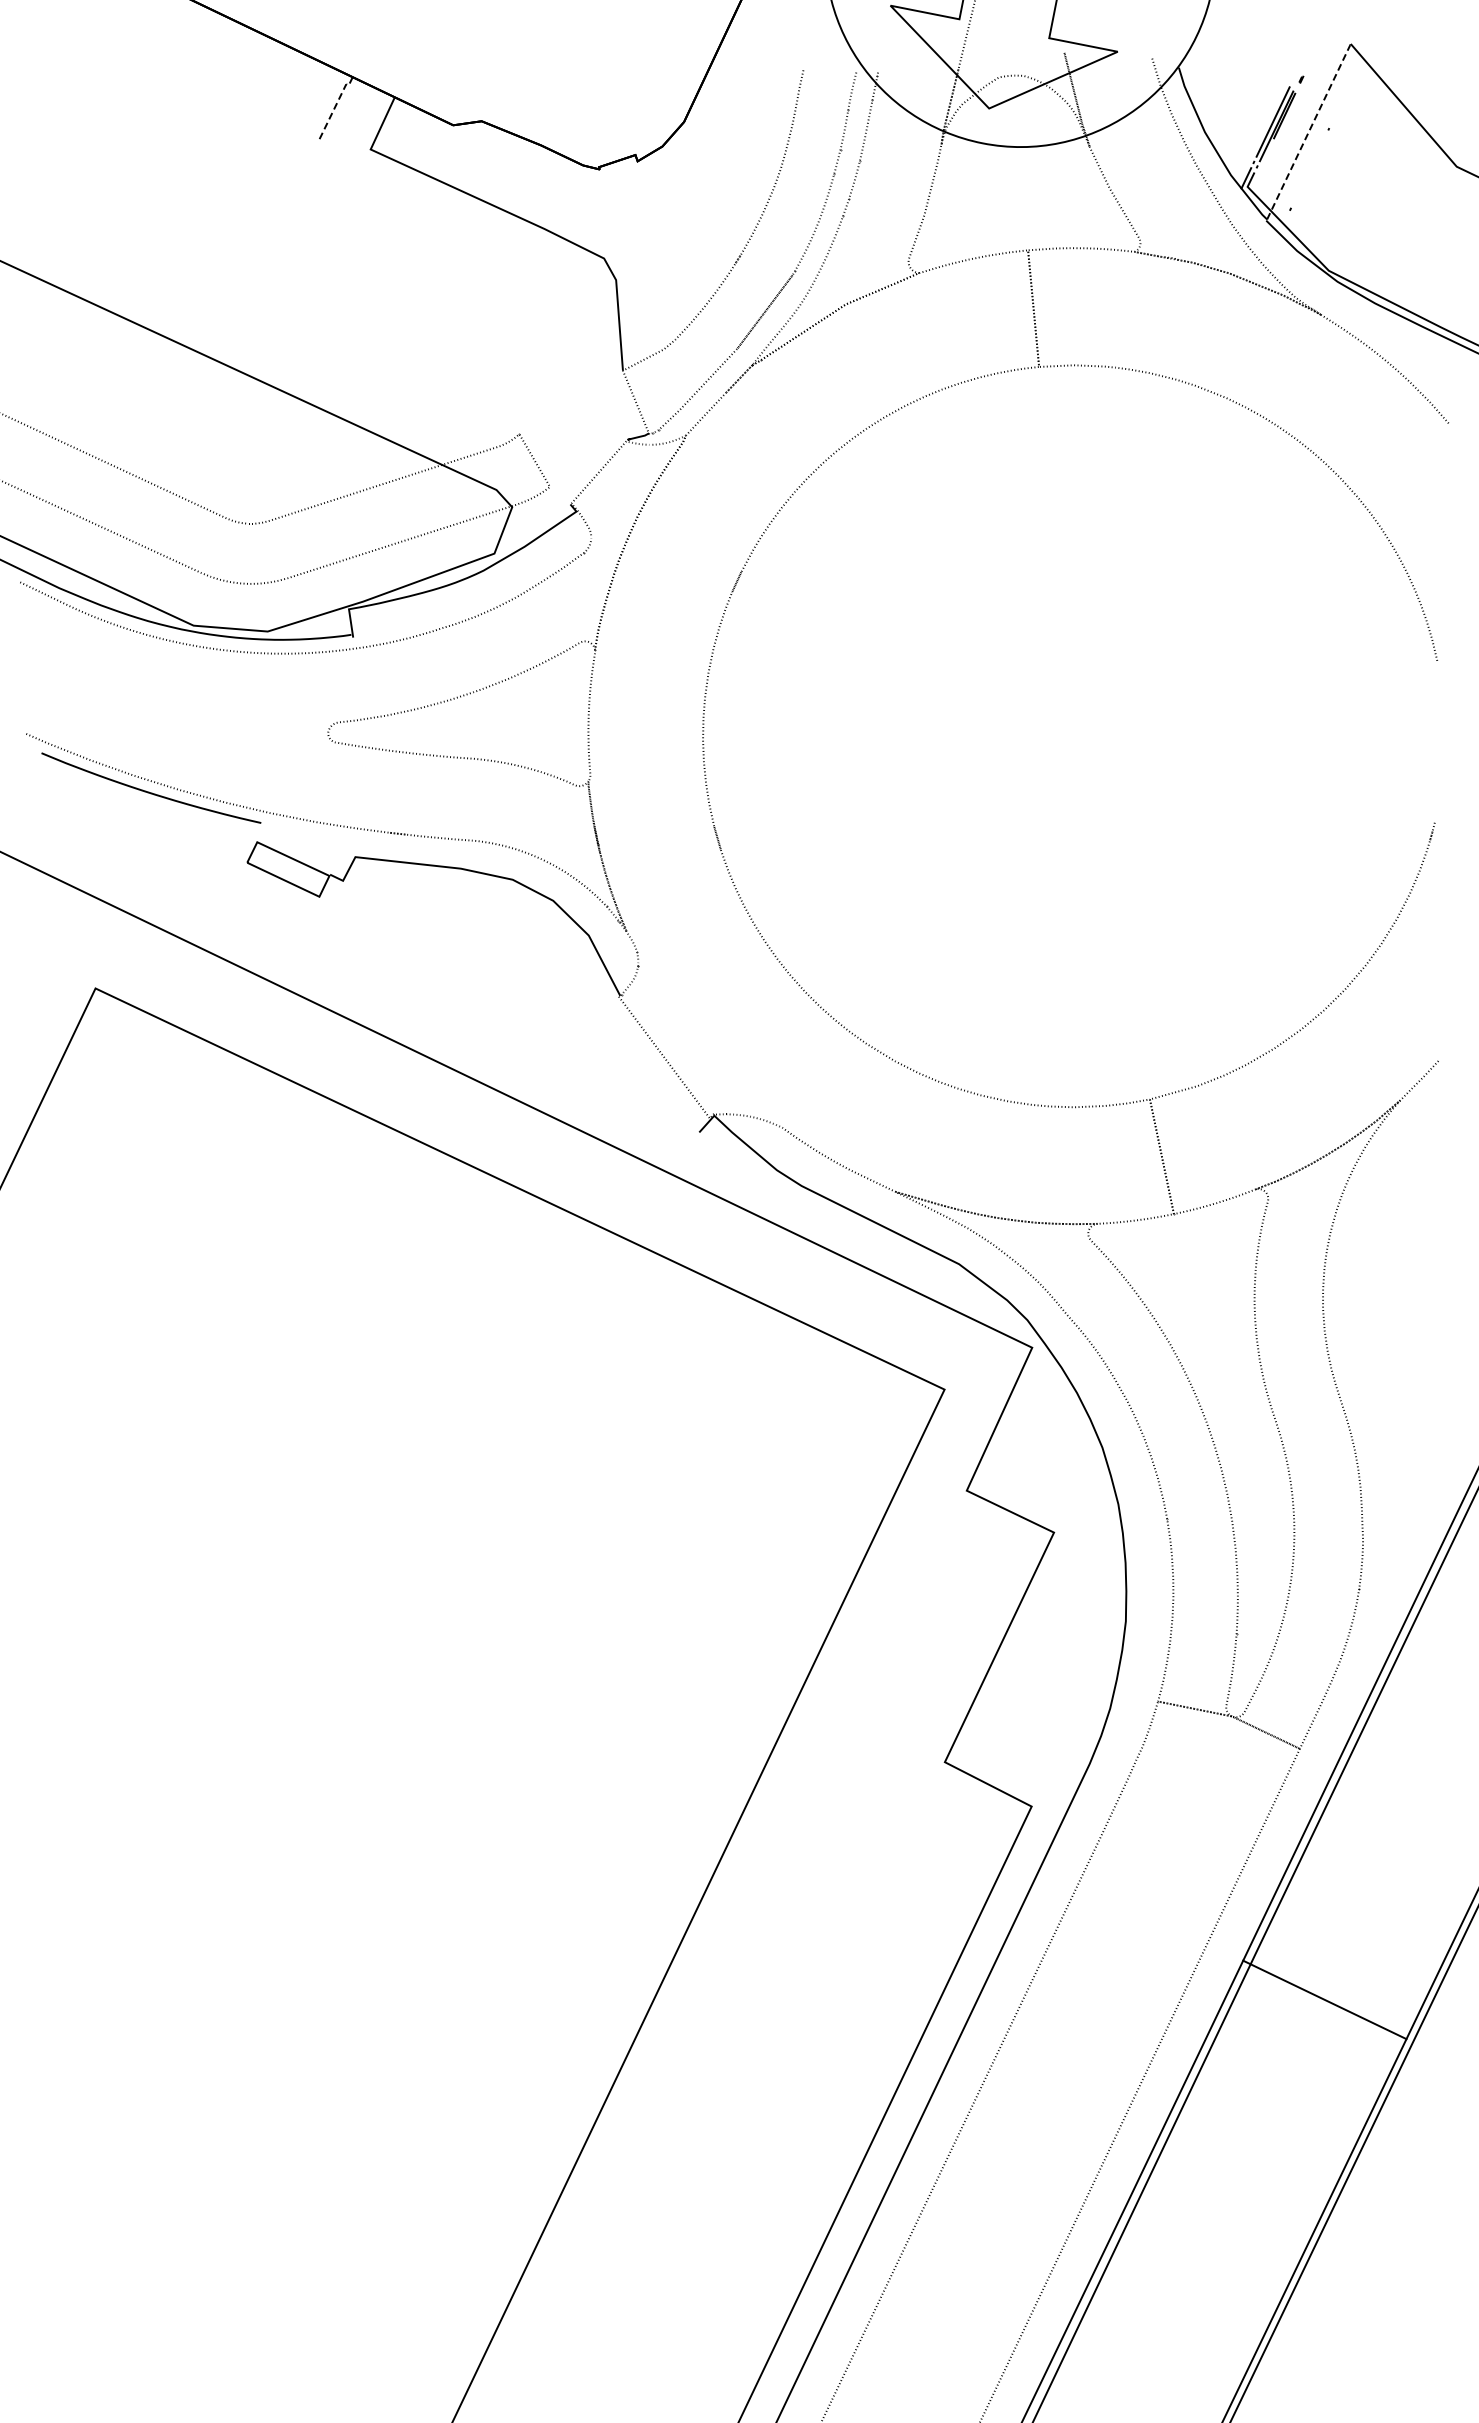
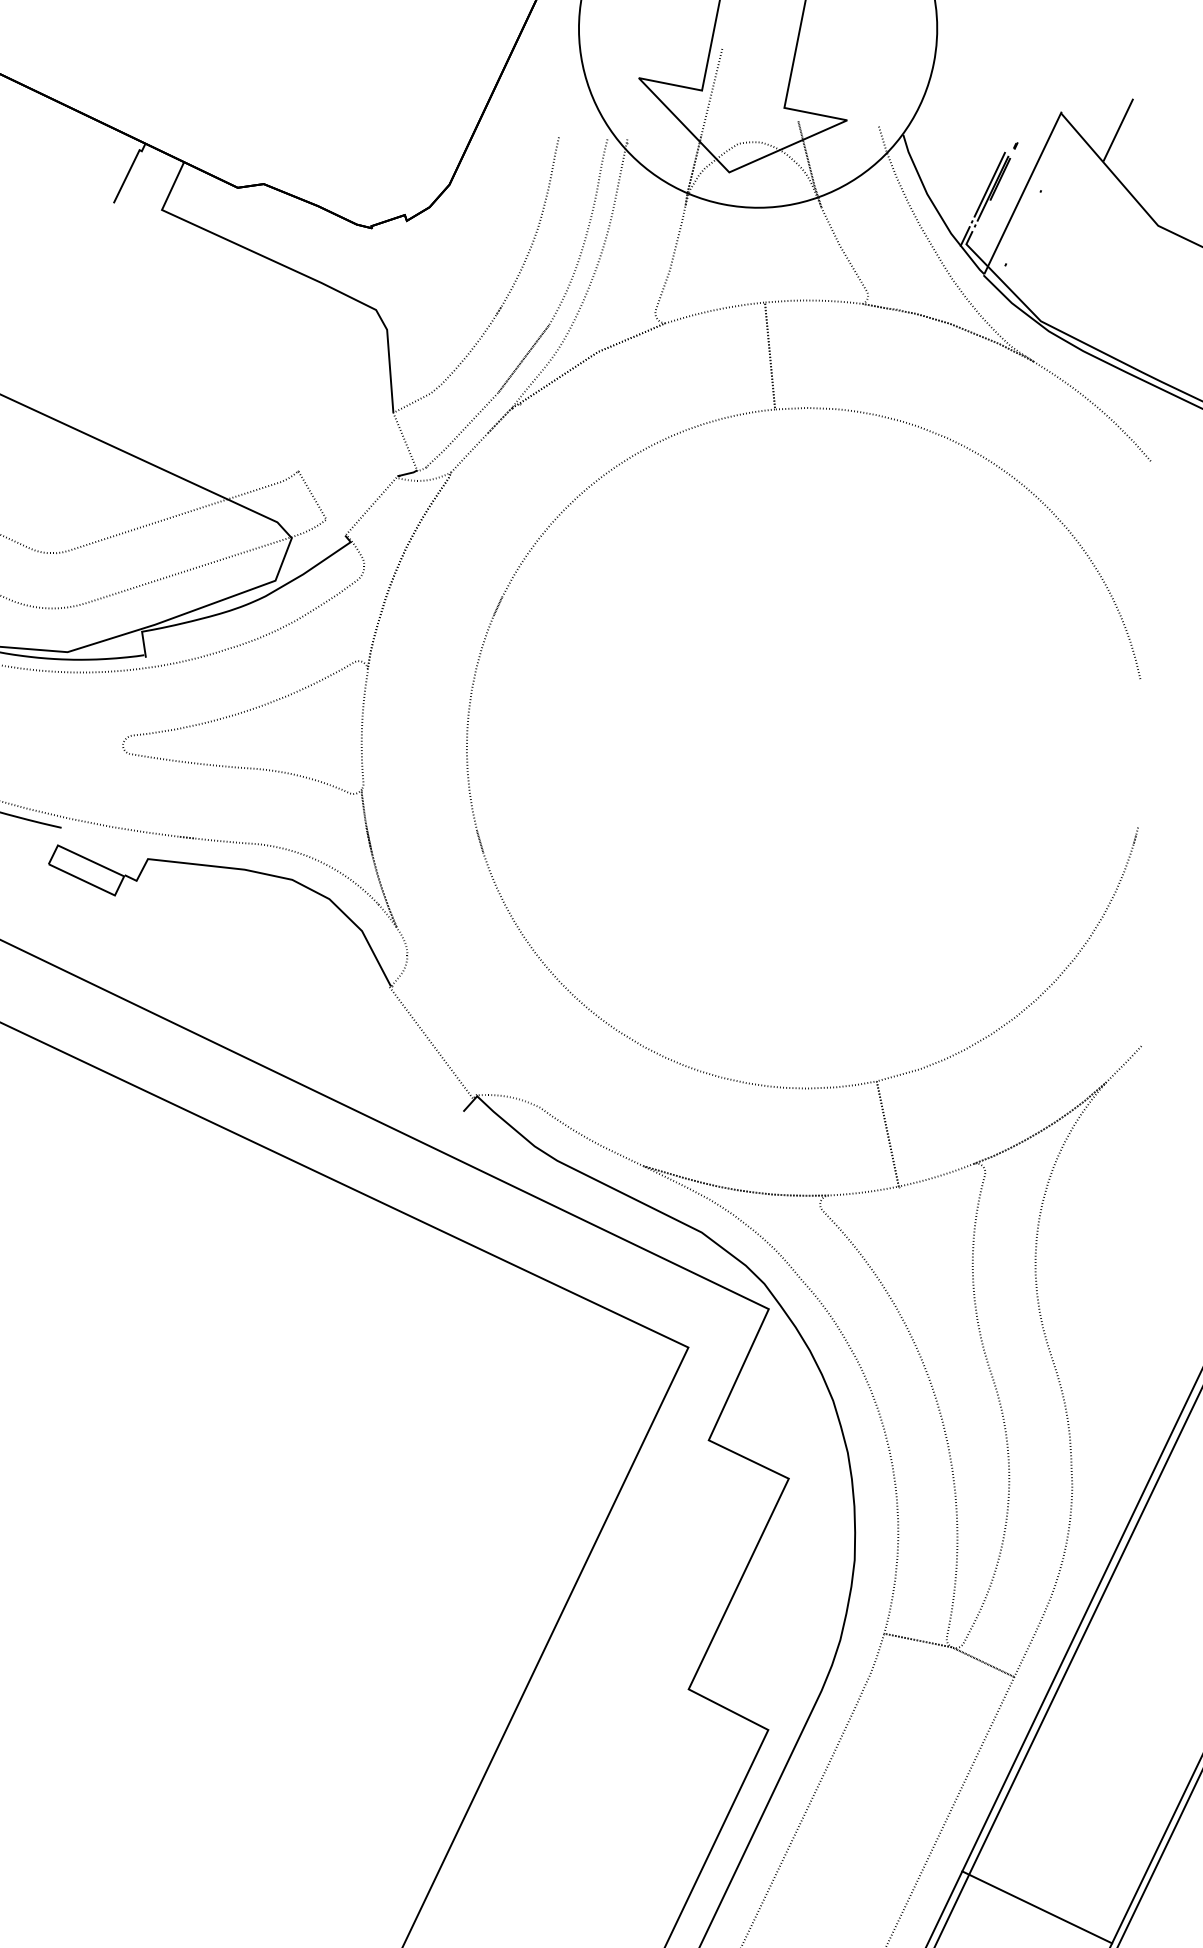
line: (1413, 62) -> (1118, 130), added
line: (335, 106) -> (129, 170), dashed -> solid
line: (1309, 129) -> (1023, 191), dashed -> solid

